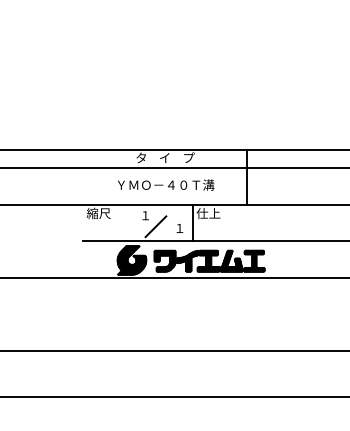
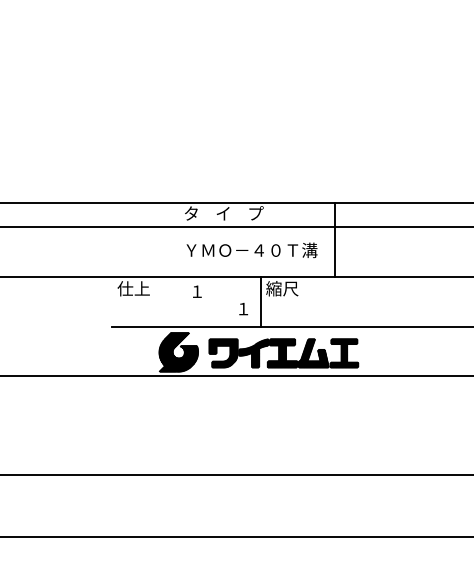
text: (166, 184) -> (252, 249), moved
text: (98, 213) -> (133, 288), 縮尺 -> 仕上
text: (208, 213) -> (282, 288), 仕上 -> 縮尺
line: (155, 226) -> (210, 306), removed

